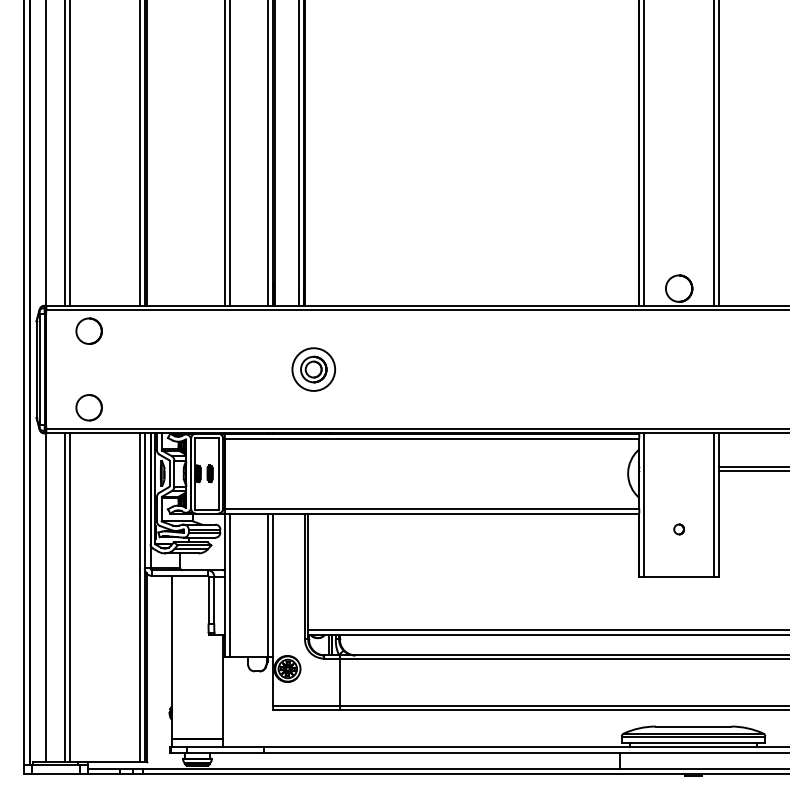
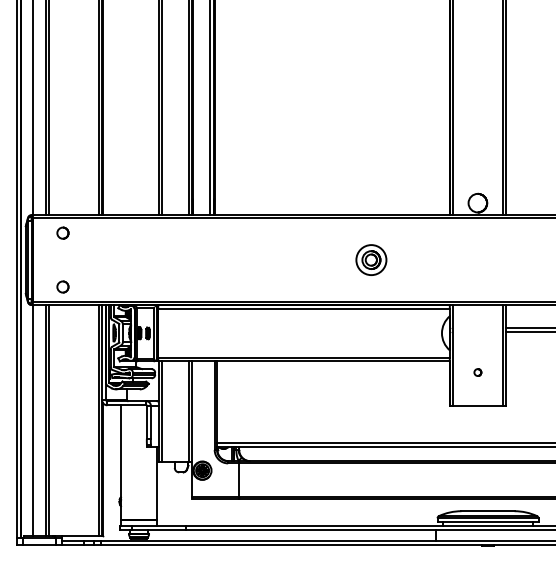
part: (89, 331) -> (63, 233), size x0.62
part: (313, 369) -> (371, 260), moved
part: (89, 407) -> (63, 286), size x0.62

